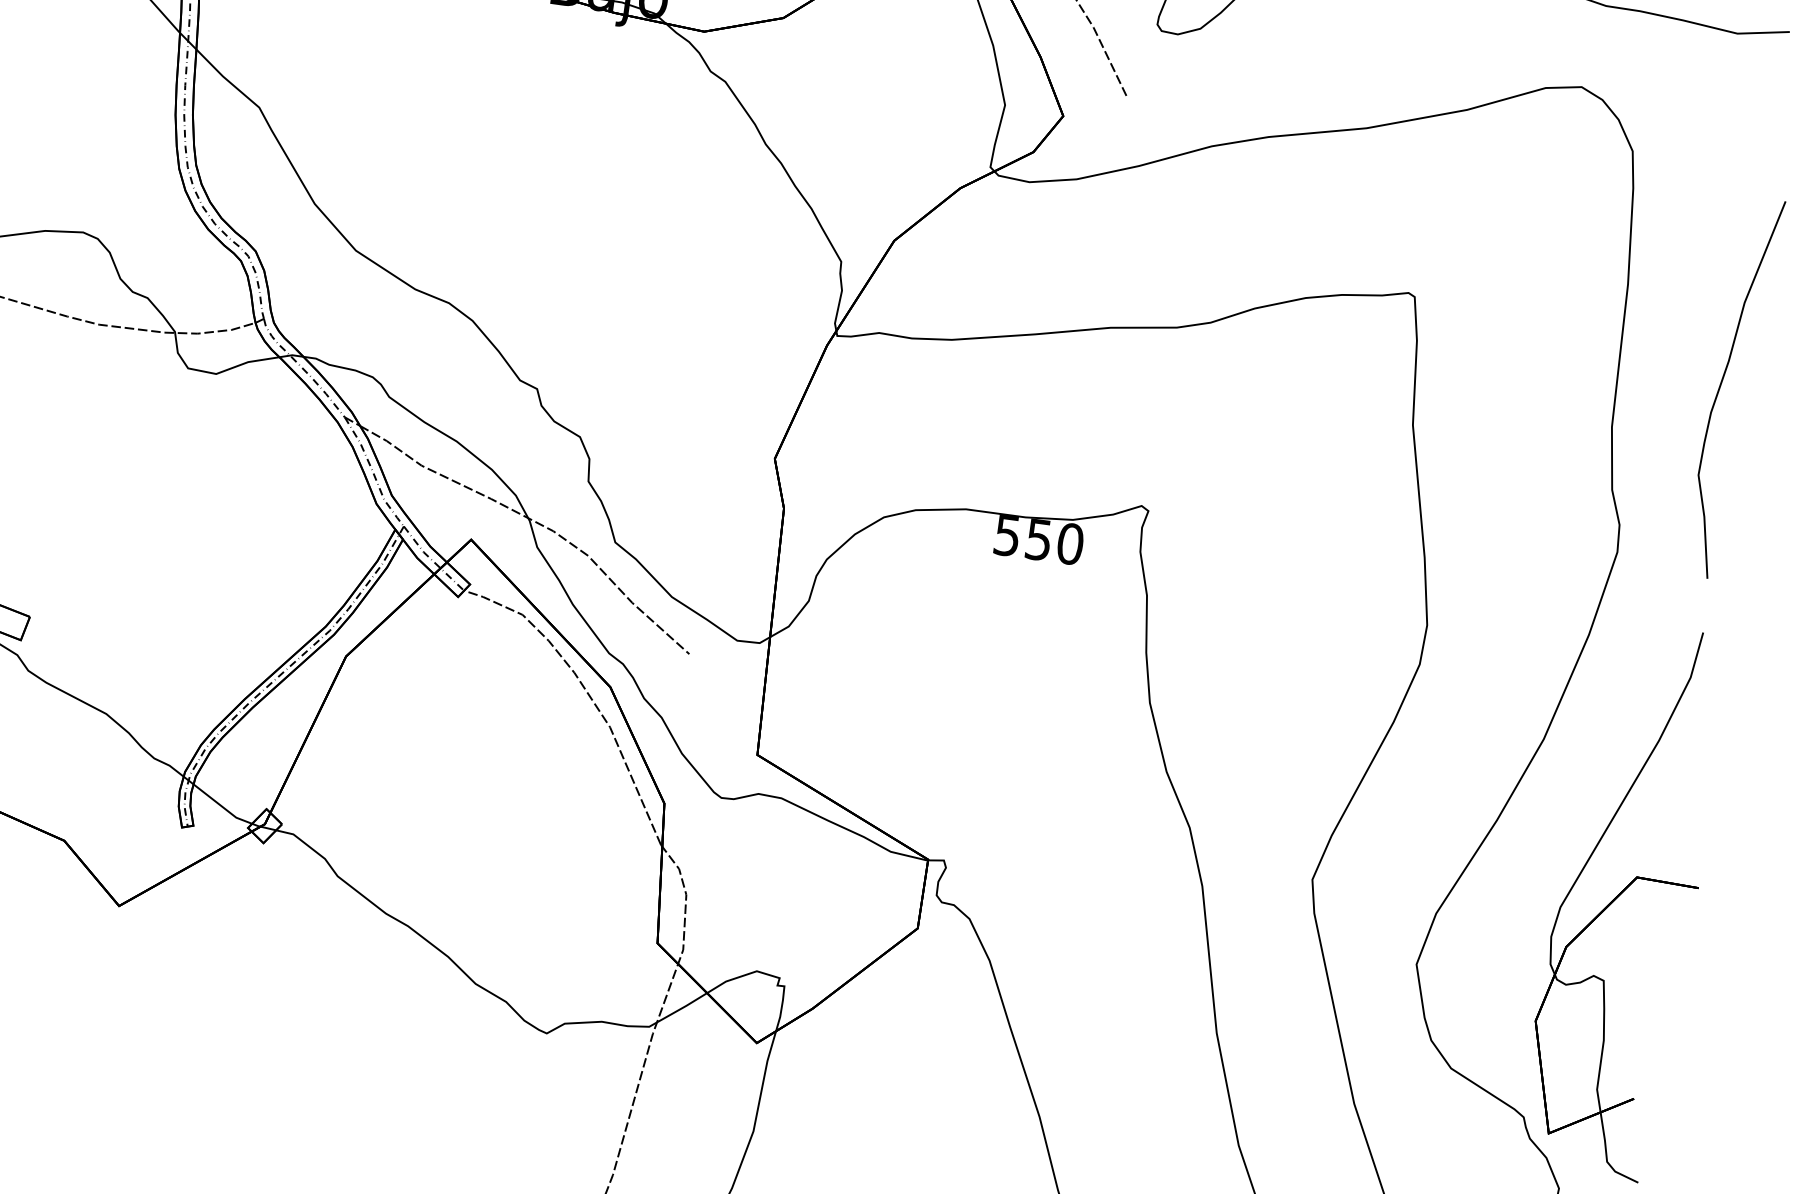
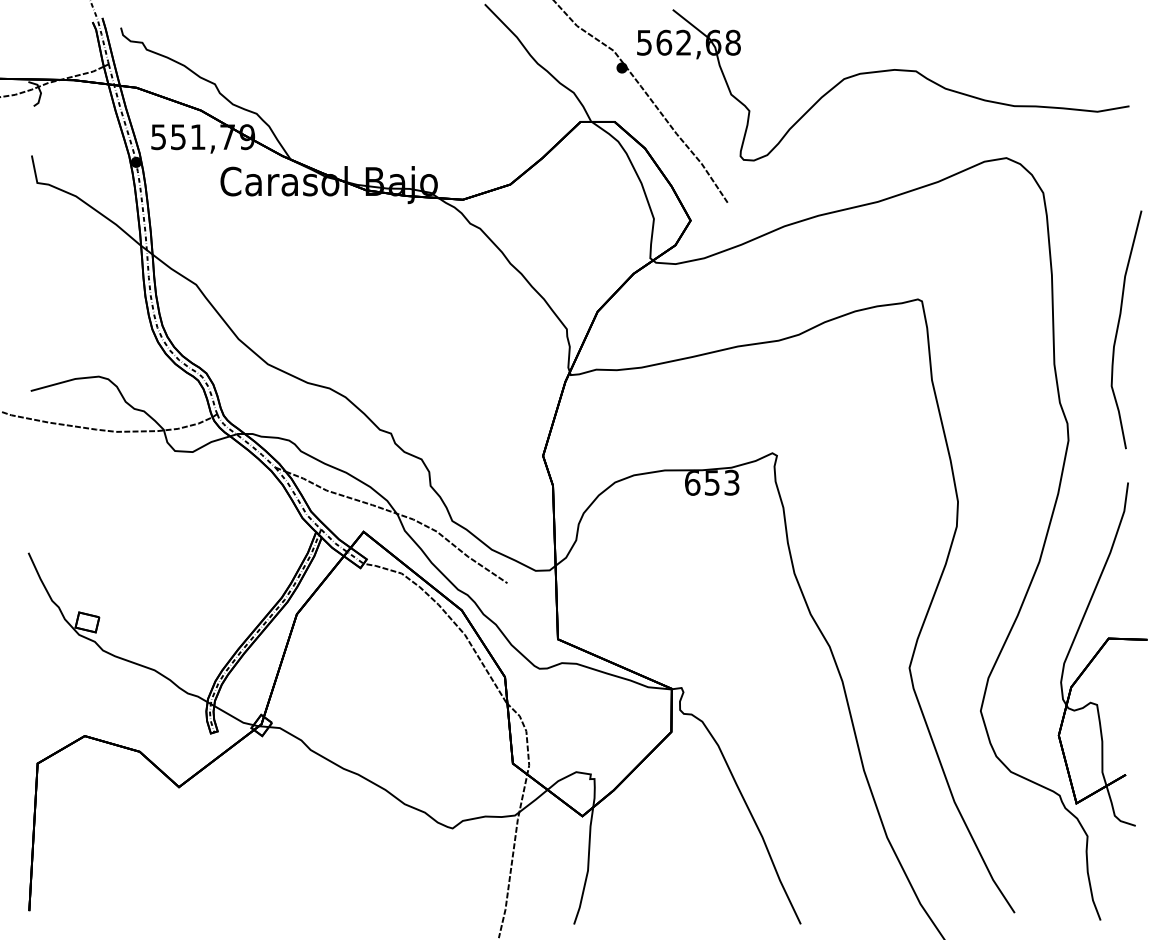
text: (1039, 539) -> (712, 482), 550 -> 653

